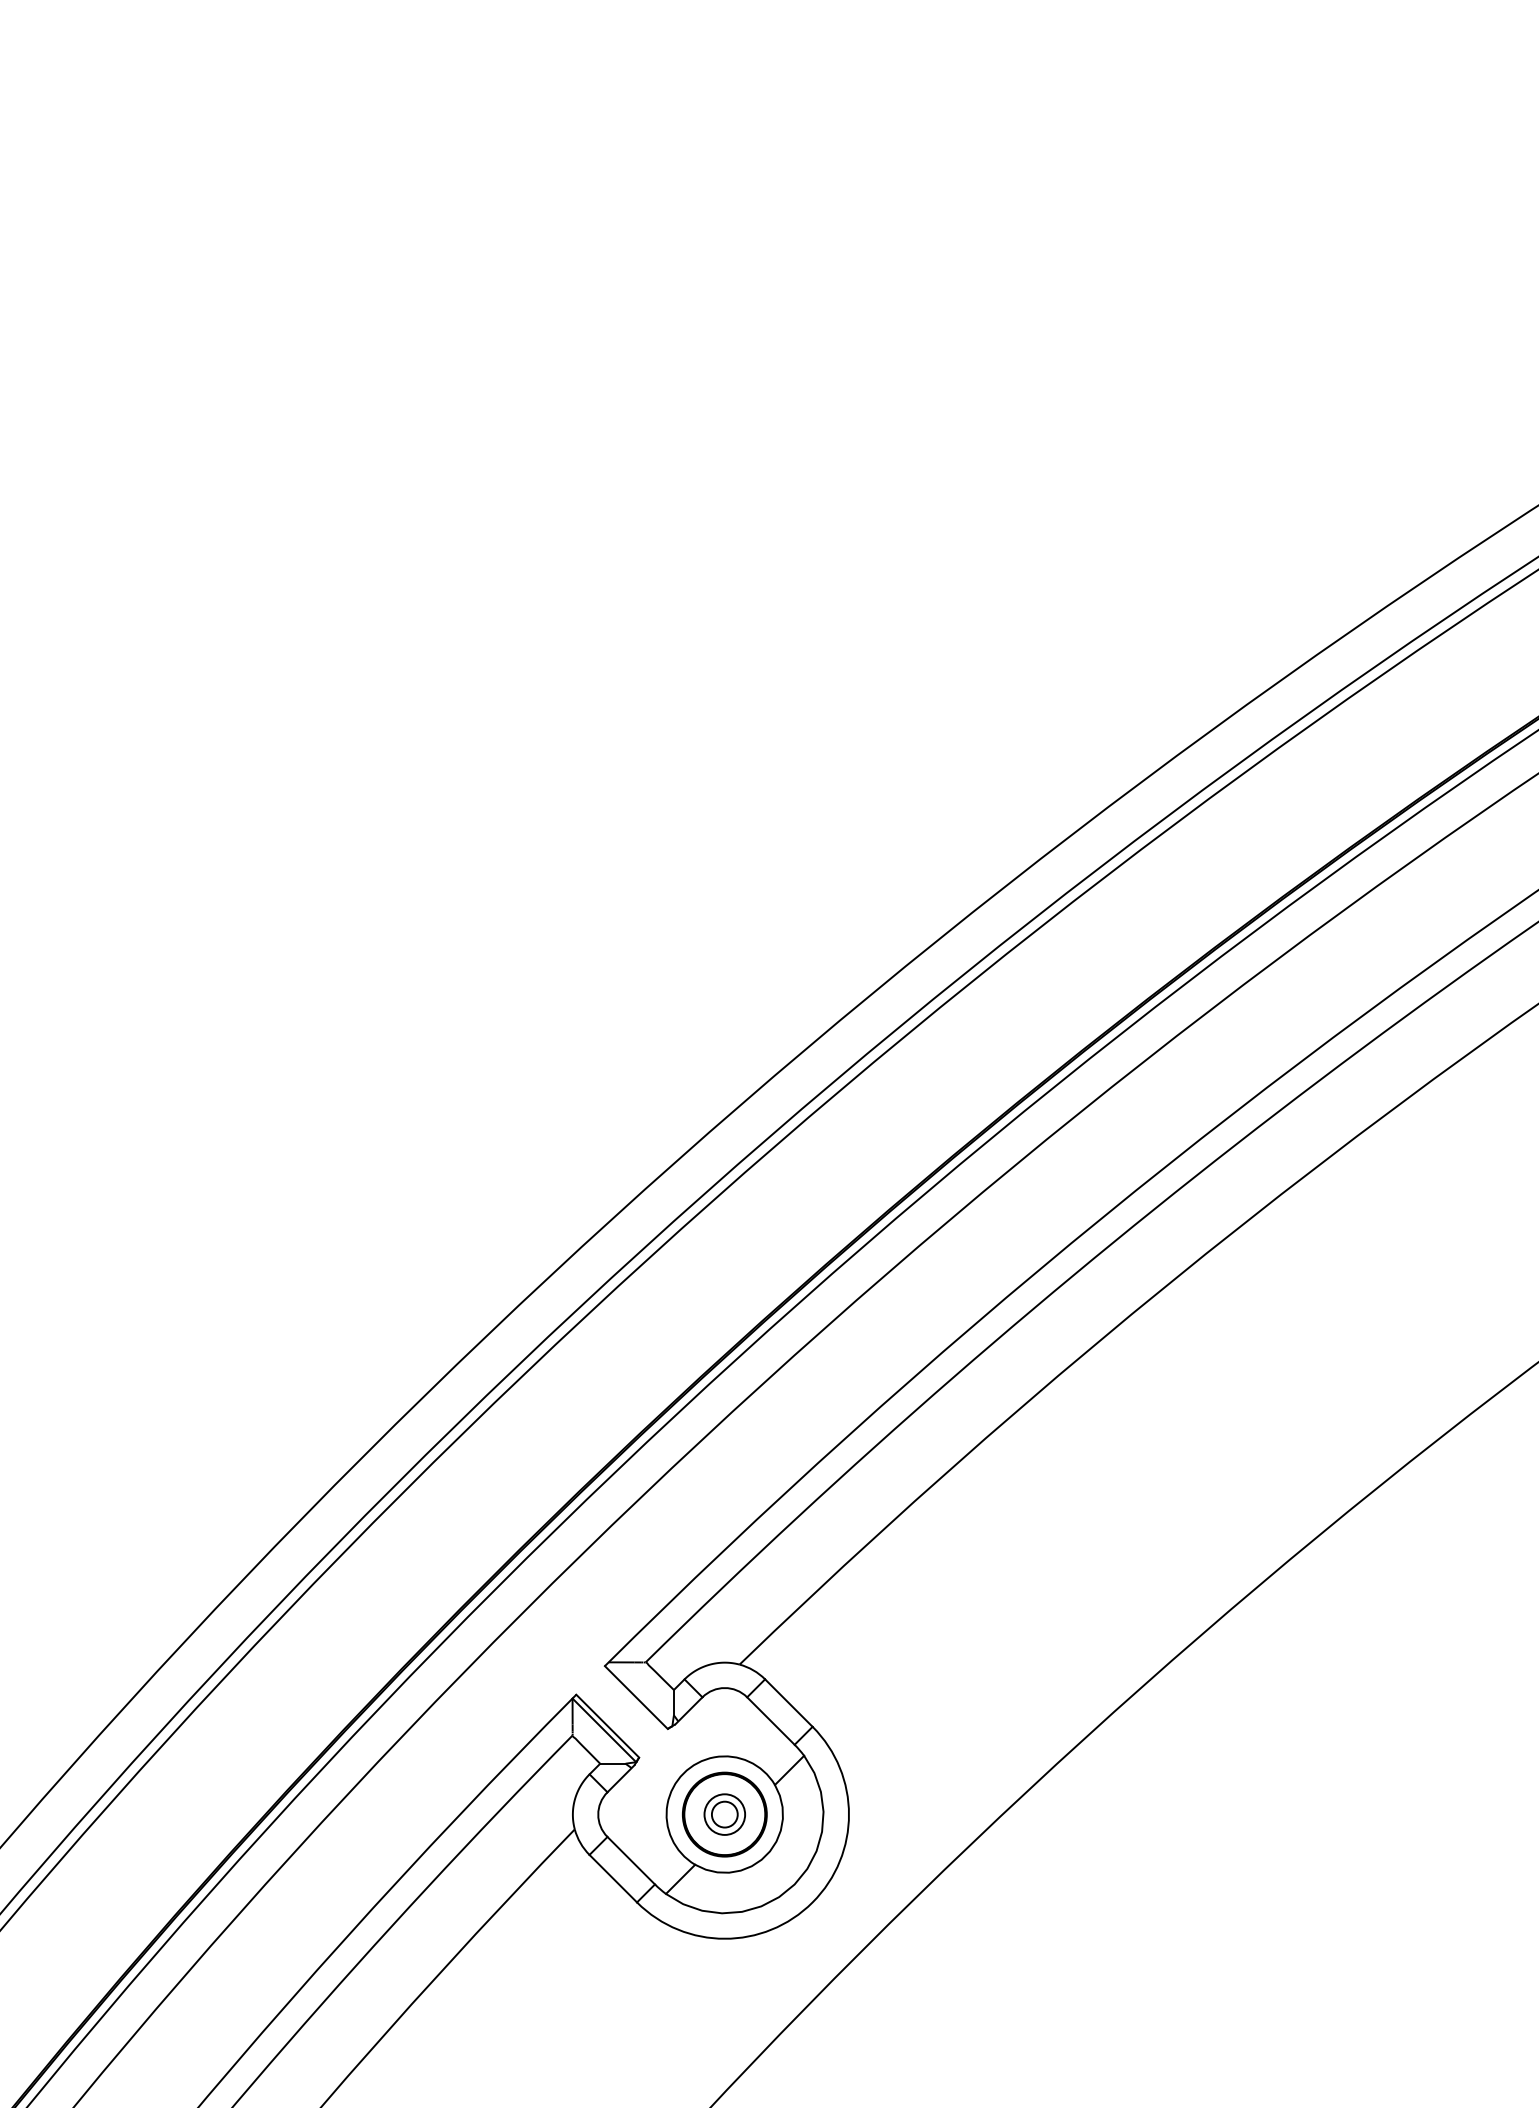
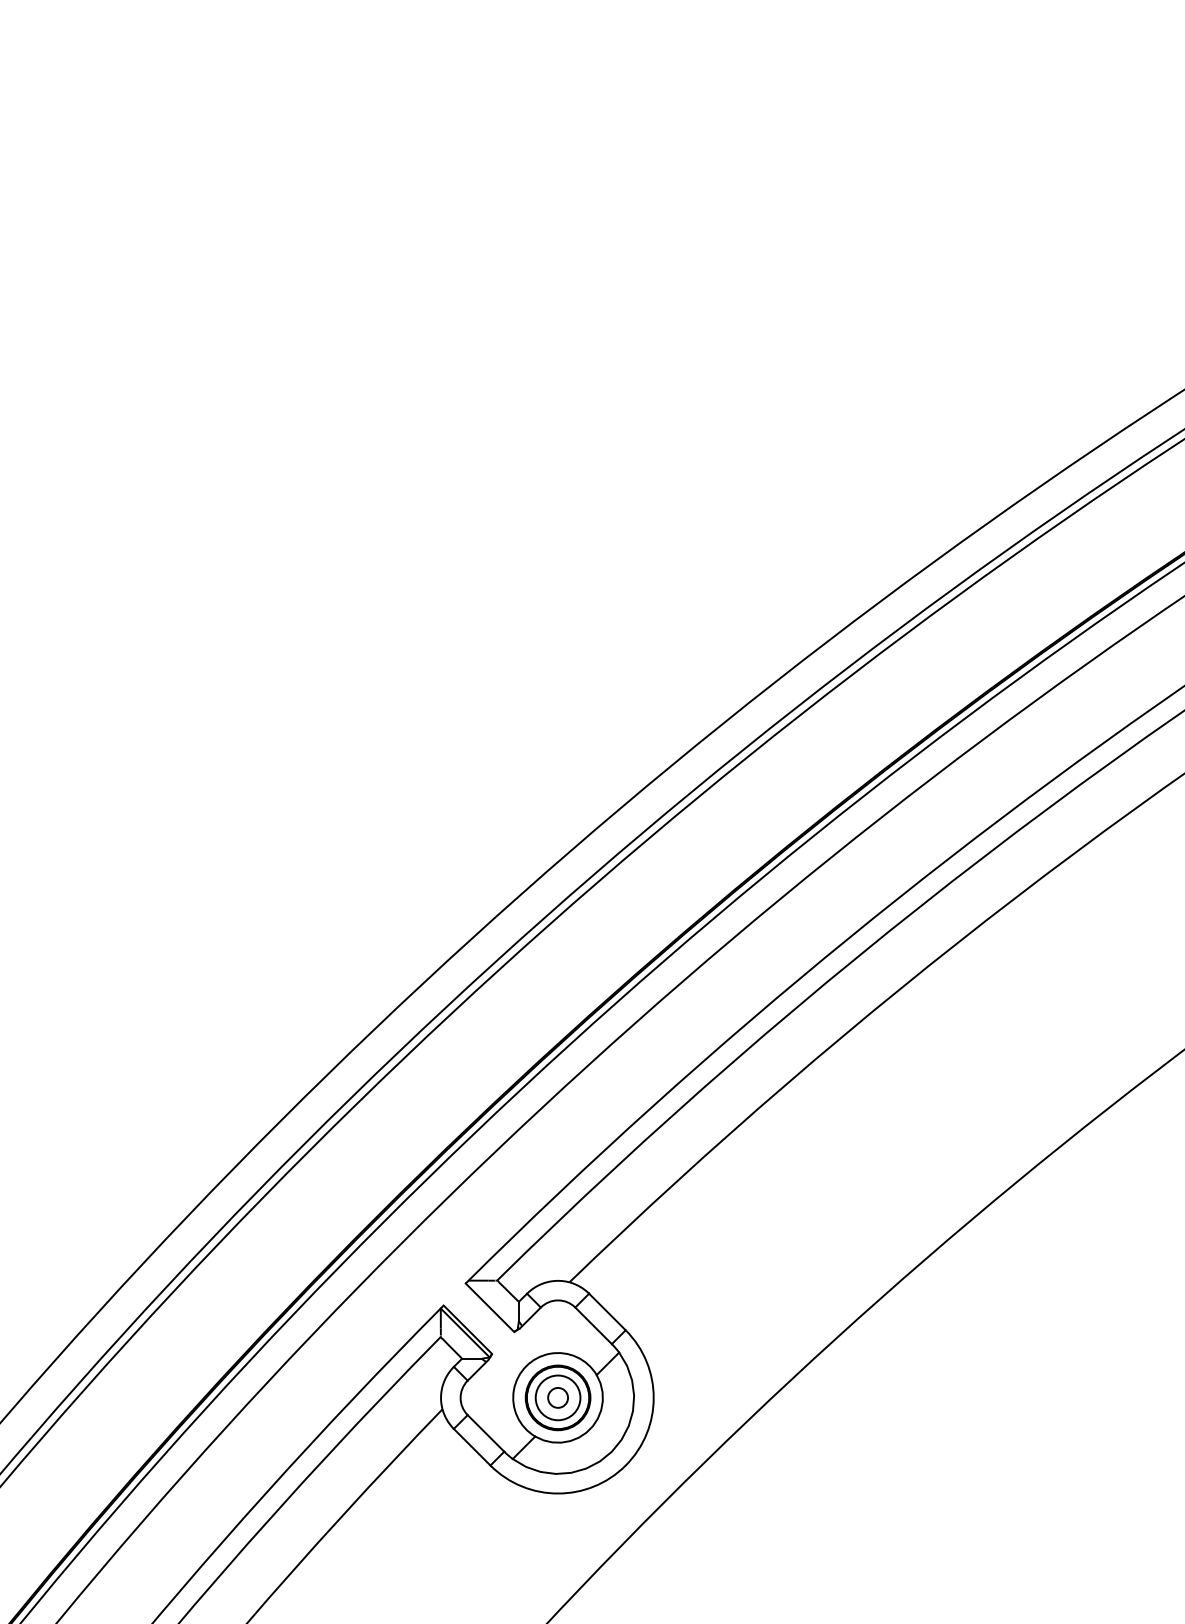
circle: (724, 1814) -> (557, 1397), size x1.43

